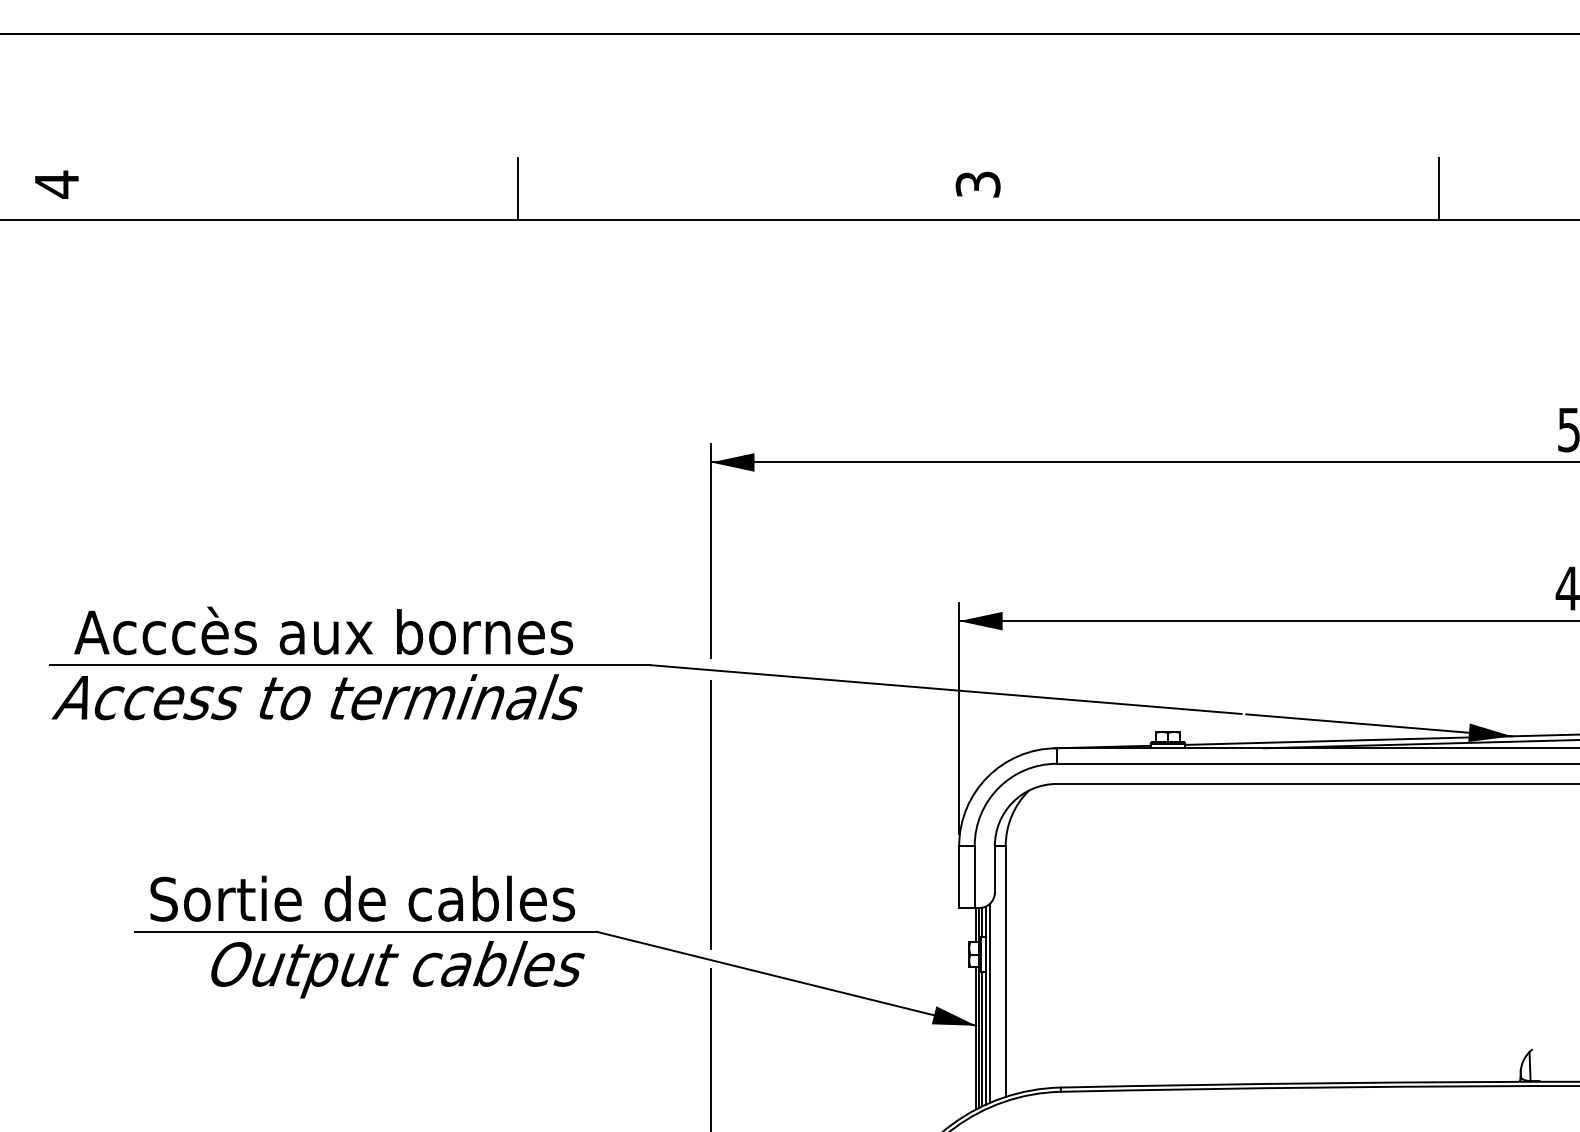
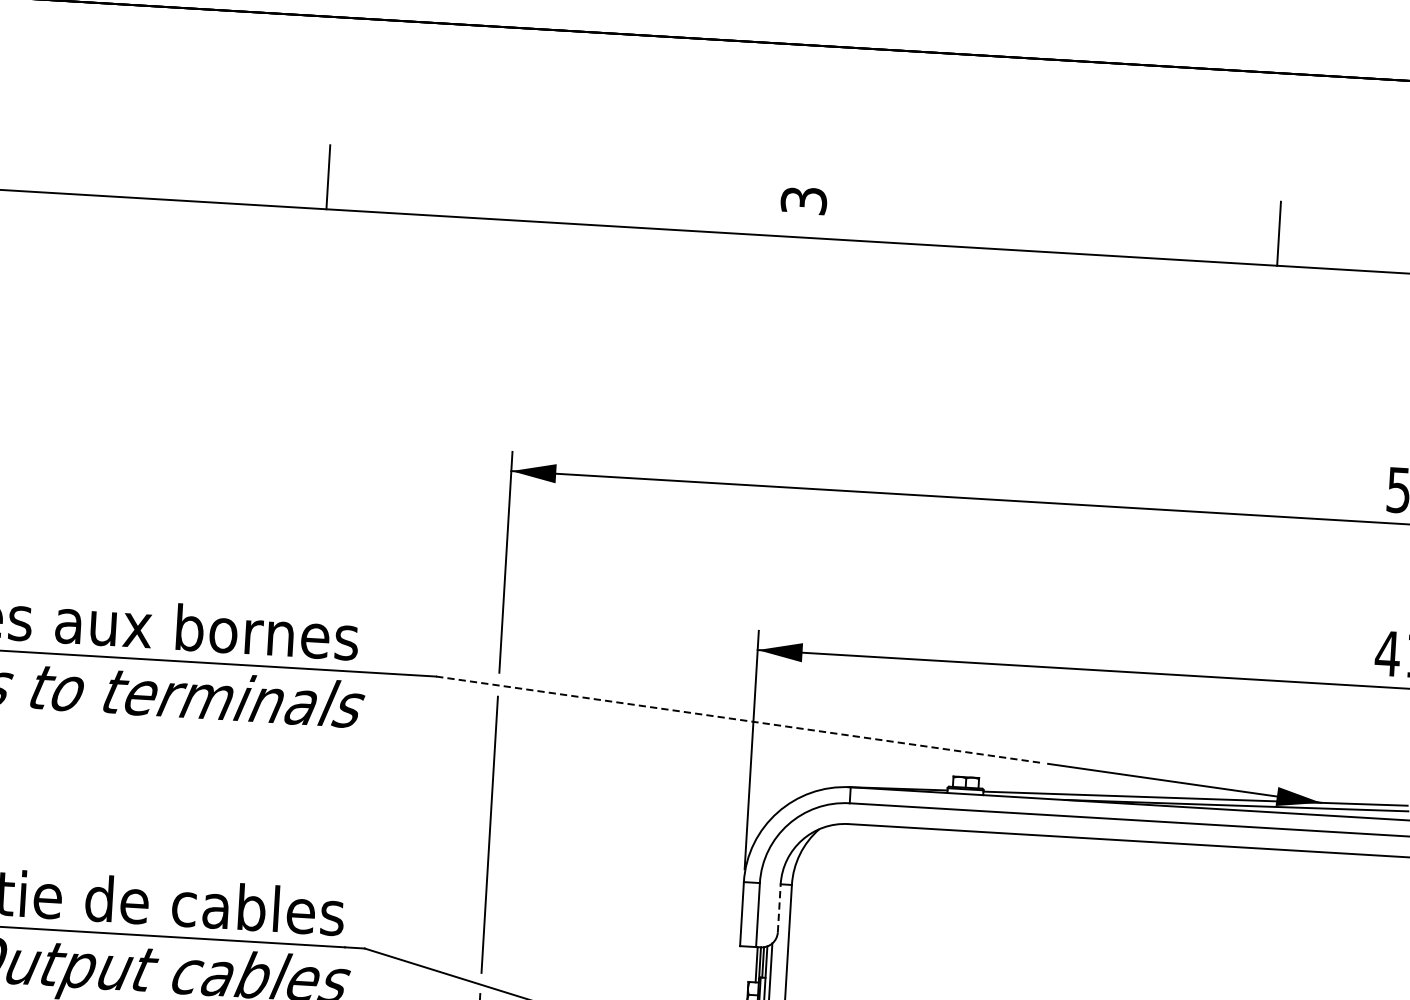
line: (945, 689) -> (739, 719), solid -> dashed
line: (994, 868) -> (778, 907), solid -> dashed

